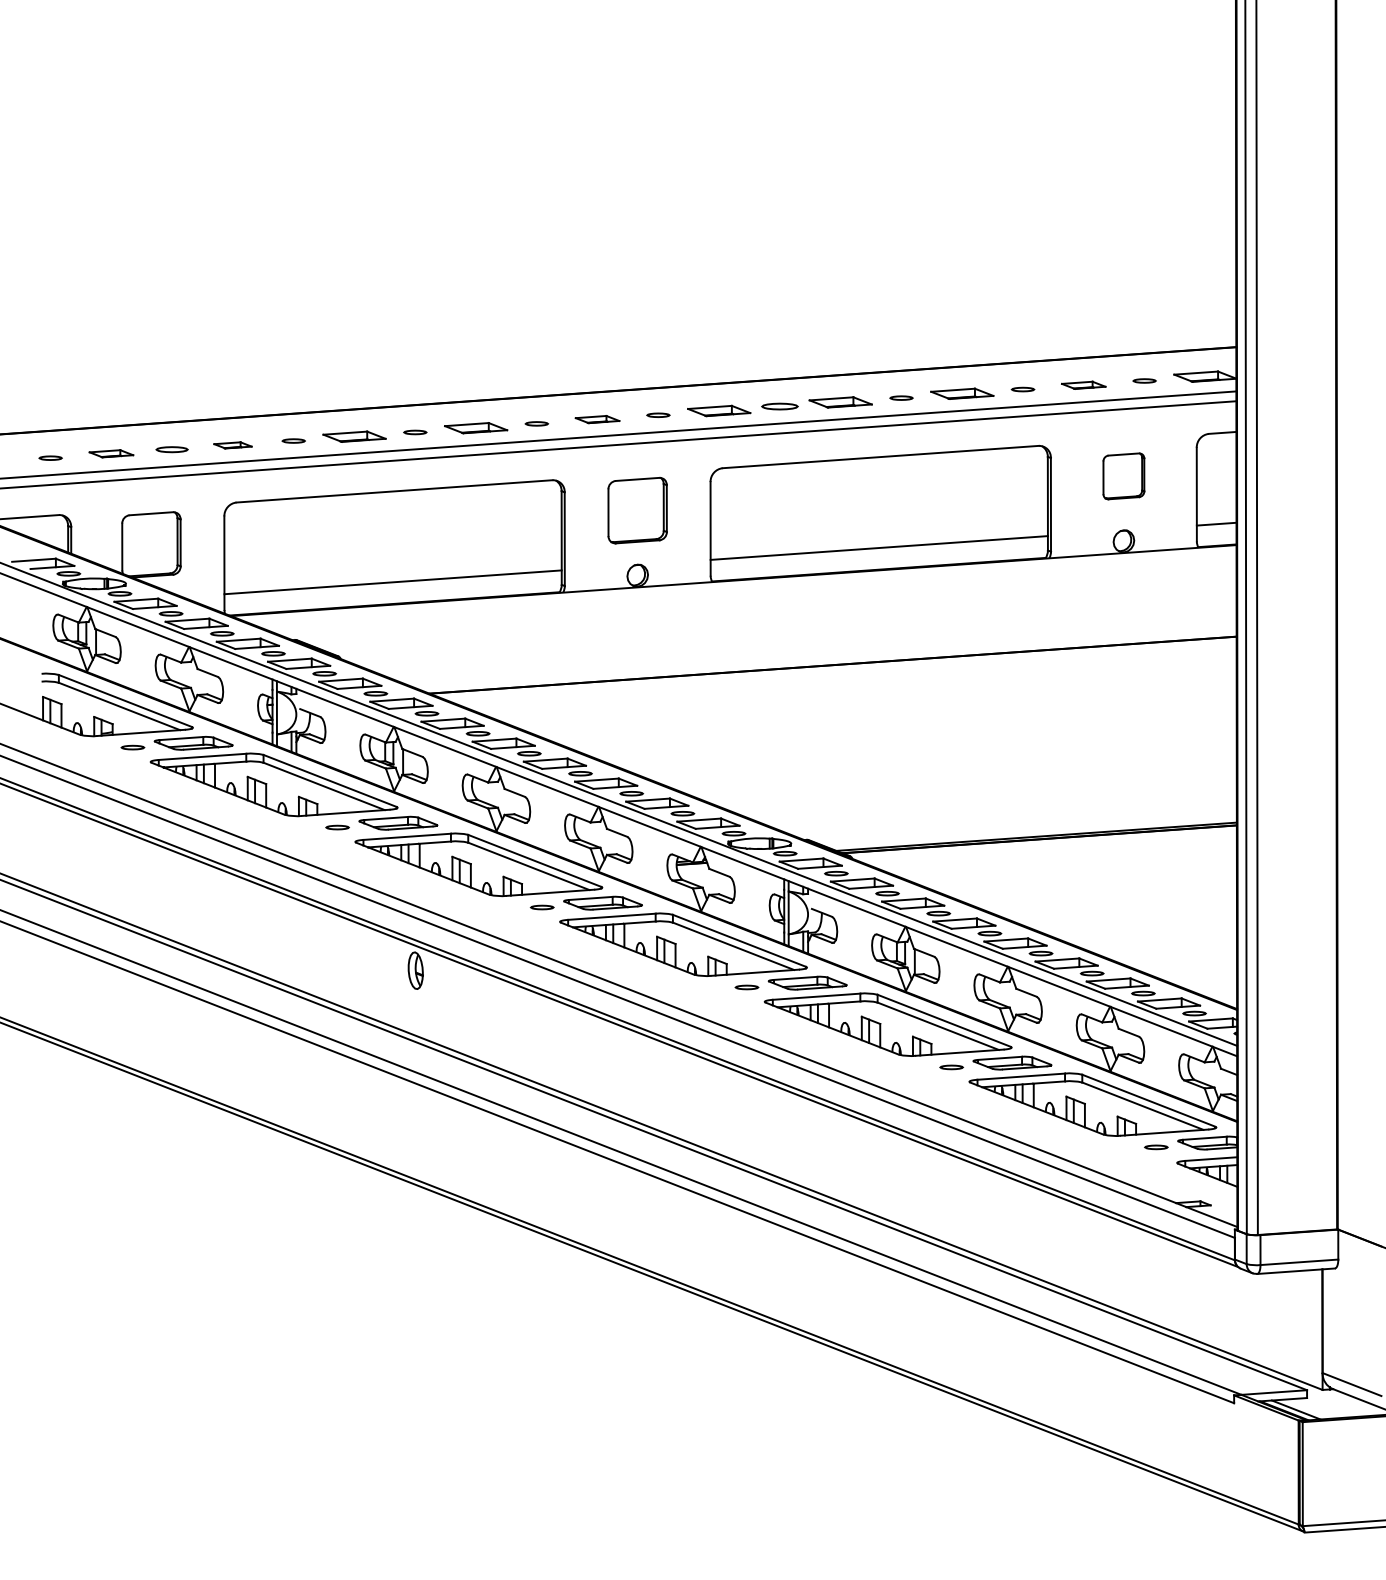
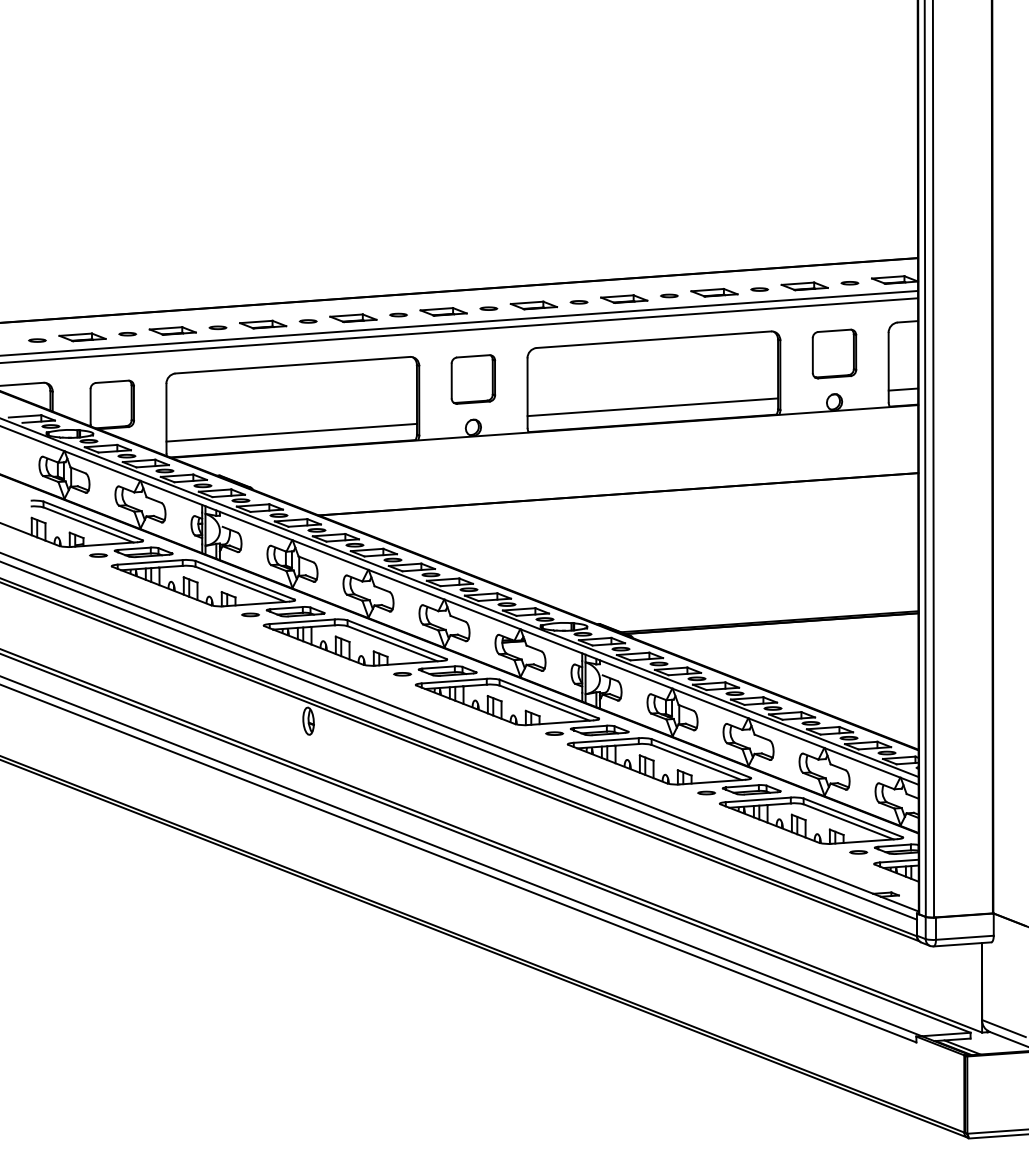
part: (1083, 385) -> (804, 286), size x1.43
part: (779, 406) -> (578, 302), size x0.62
part: (597, 419) -> (443, 311), size x1.43
part: (232, 445) -> (172, 331), size x1.67
part: (172, 449) -> (127, 334), size x0.71
part: (111, 453) -> (82, 337), size x1.43
part: (1123, 476) -> (834, 354), size x1.43

